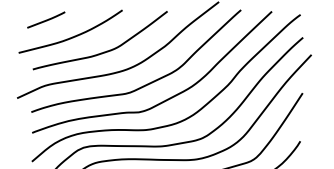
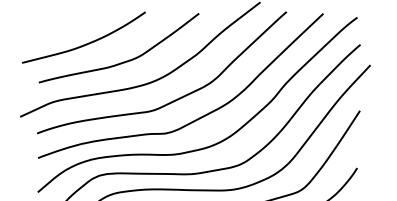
line: (46, 19) -> (55, 23), removed

